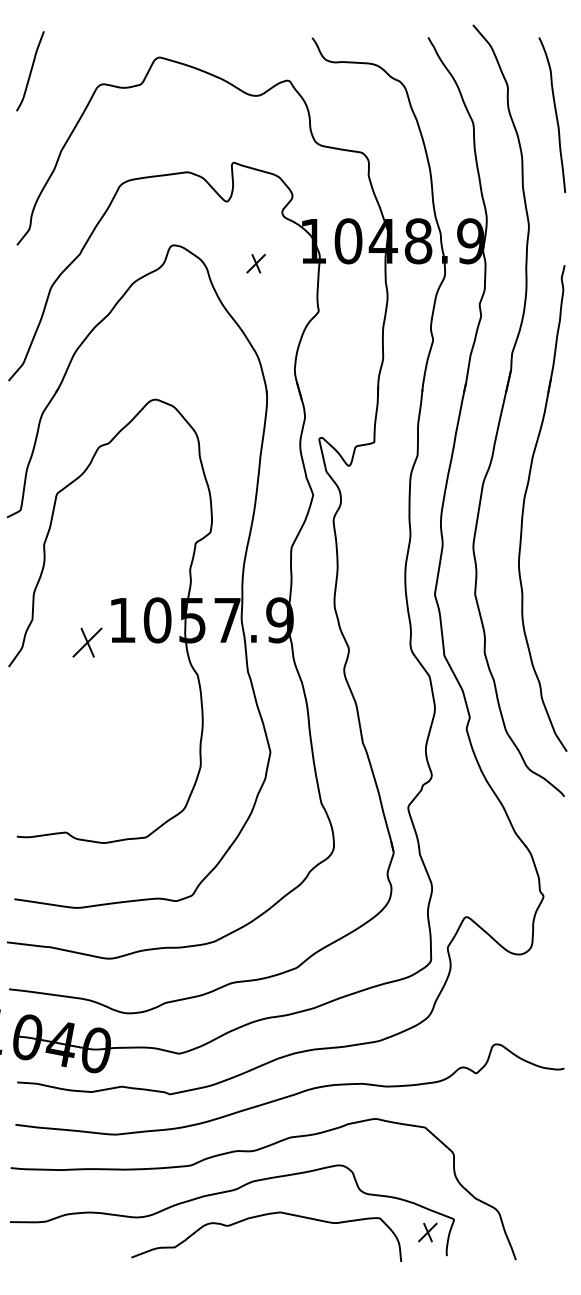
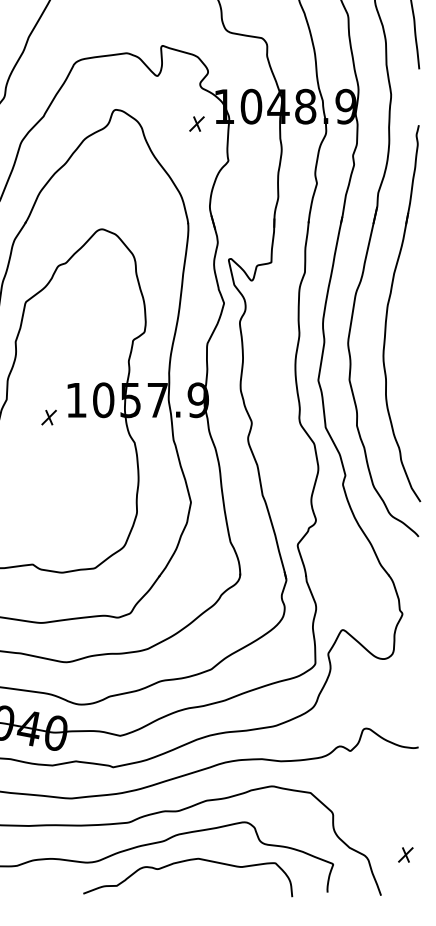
part: (255, 263) -> (196, 123), moved
part: (86, 642) -> (48, 417), size x0.62
part: (427, 1232) -> (405, 854), moved

